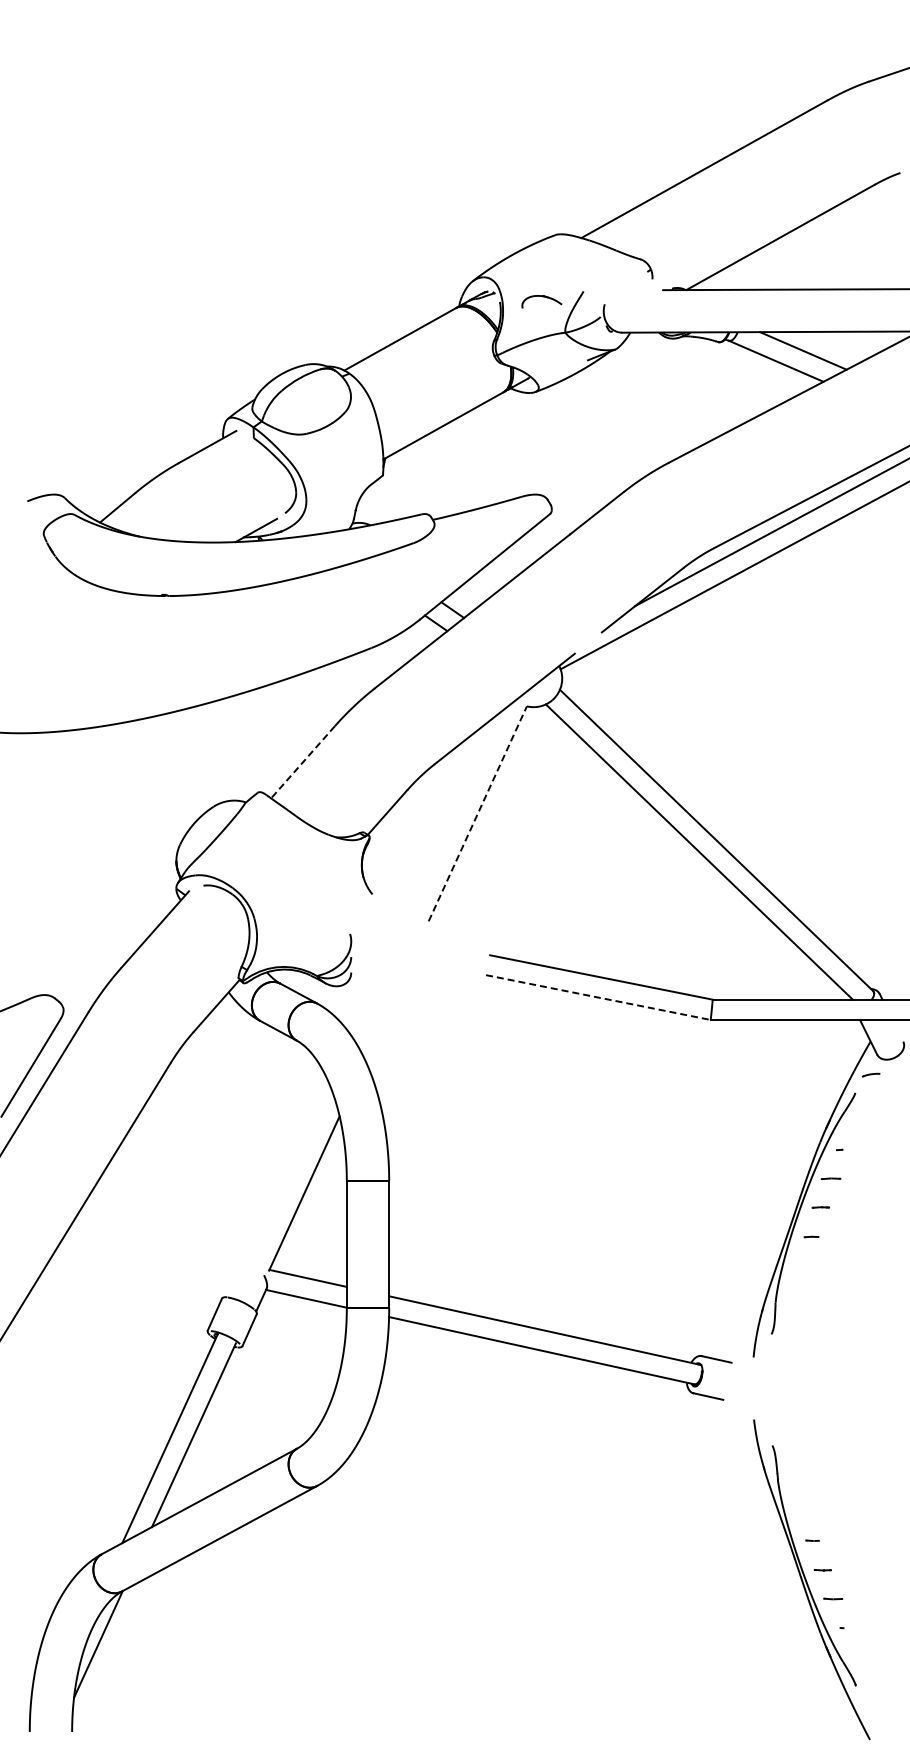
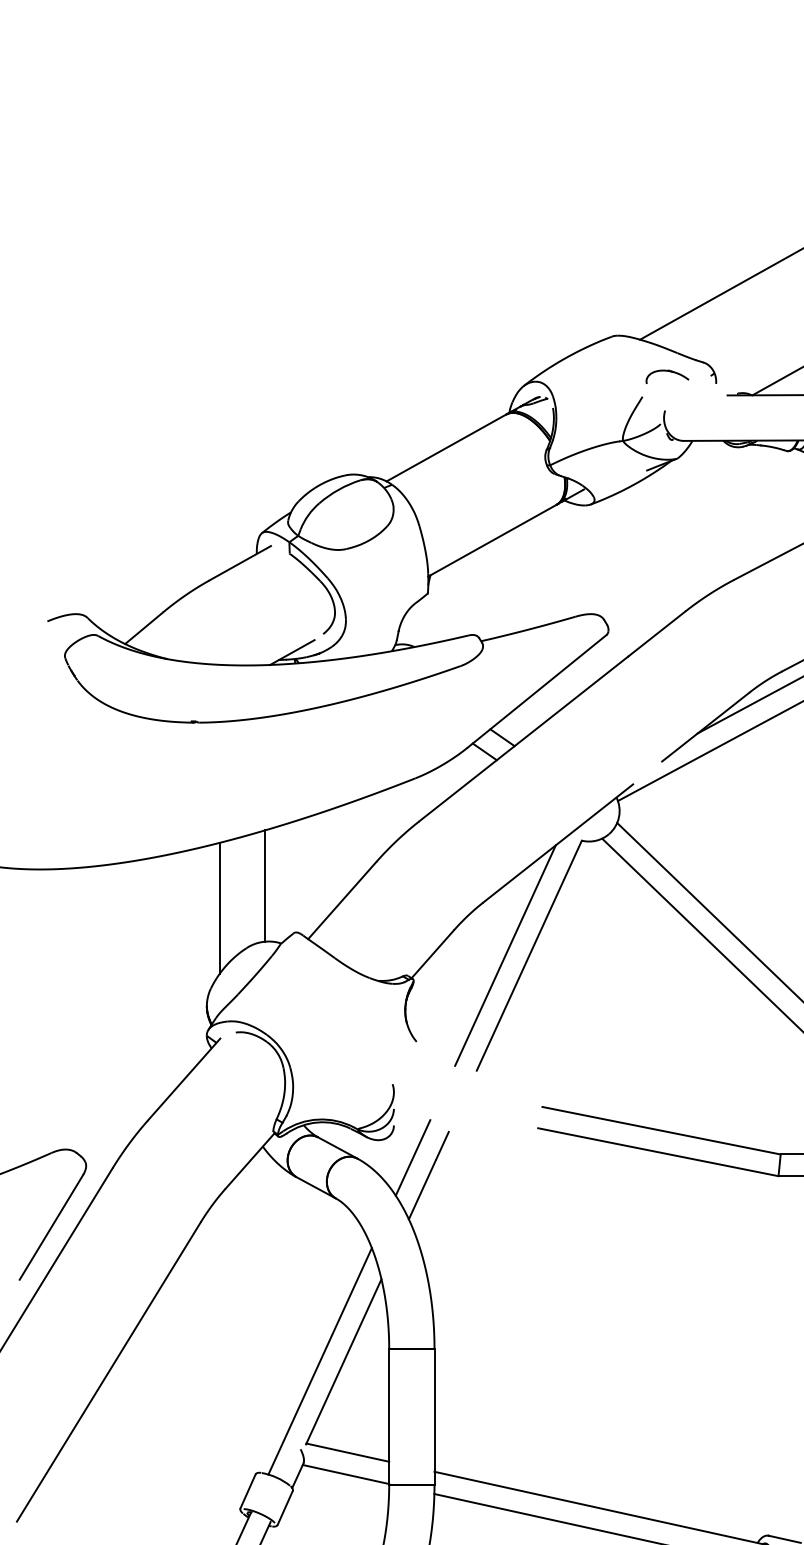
part: (541, 301) -> (666, 376), moved
line: (230, 748) -> (264, 885), added
line: (302, 762) -> (341, 900), dashed -> solid
line: (188, 769) -> (219, 908), added
line: (455, 813) -> (505, 955), added
line: (478, 813) -> (530, 955), dashed -> solid
line: (598, 997) -> (658, 1152), dashed -> solid
line: (369, 1002) -> (413, 1157), added
line: (383, 1019) -> (428, 1175), added
line: (281, 1192) -> (319, 1360), added

